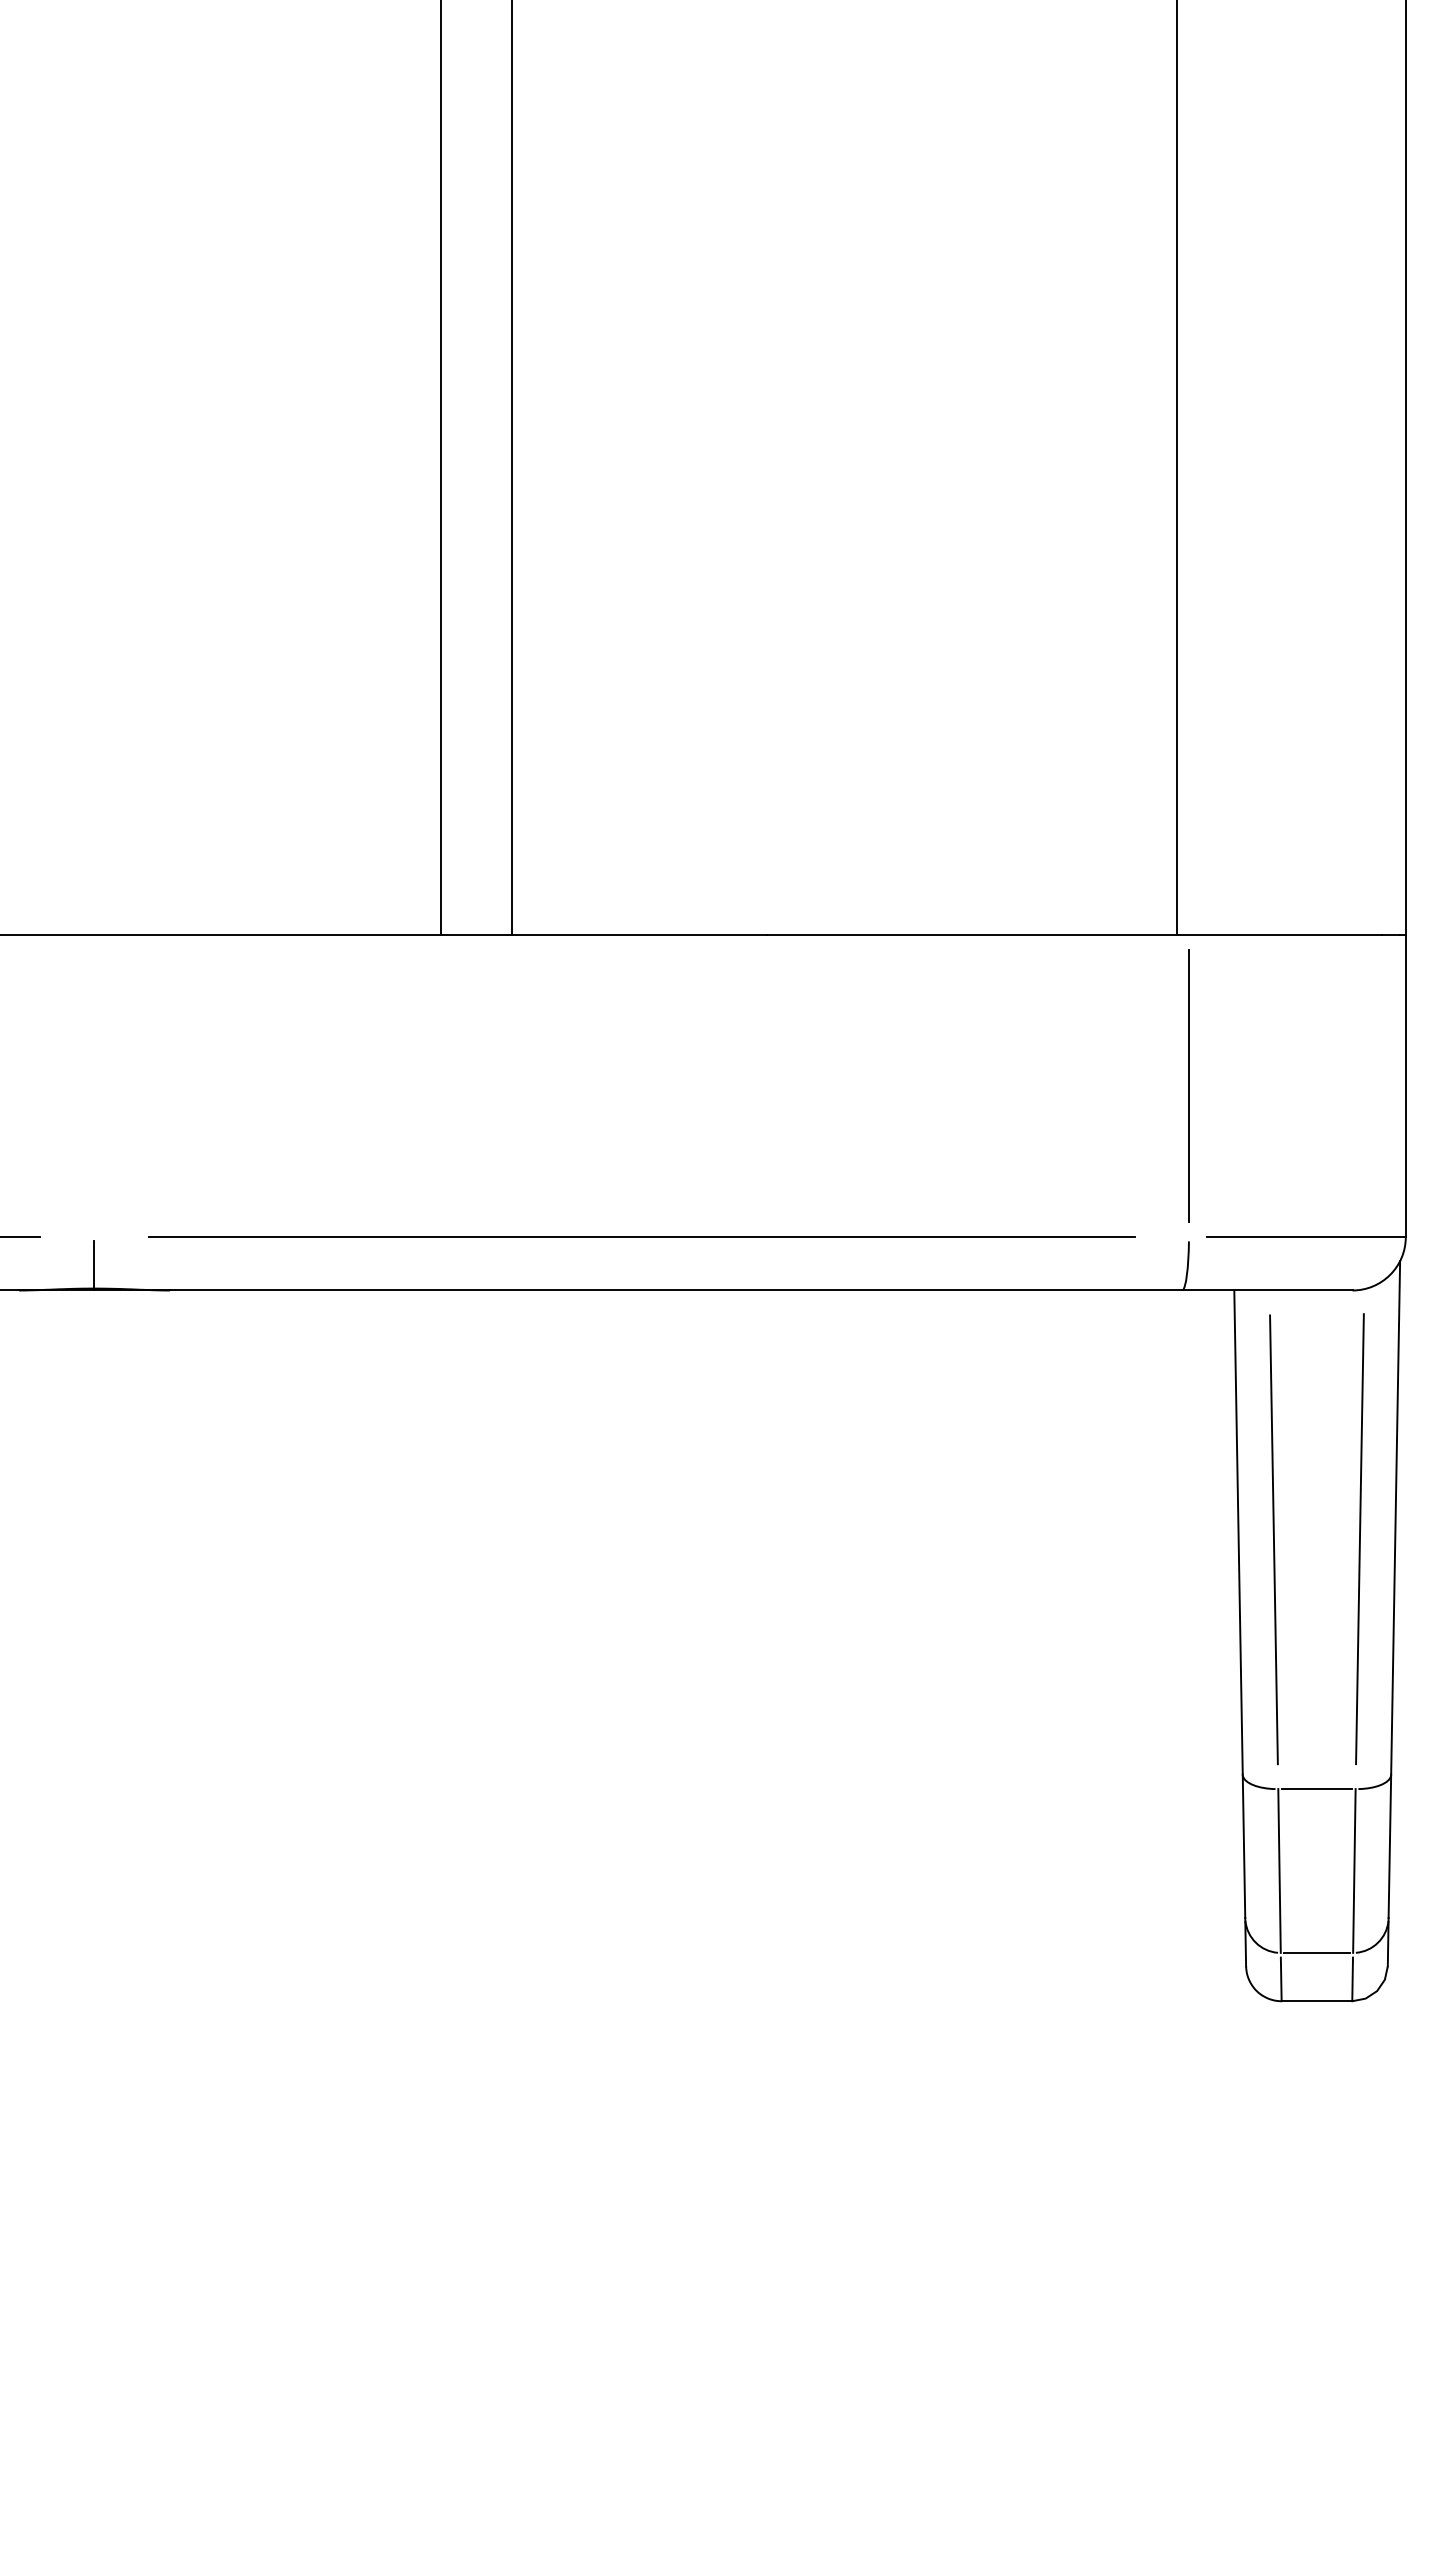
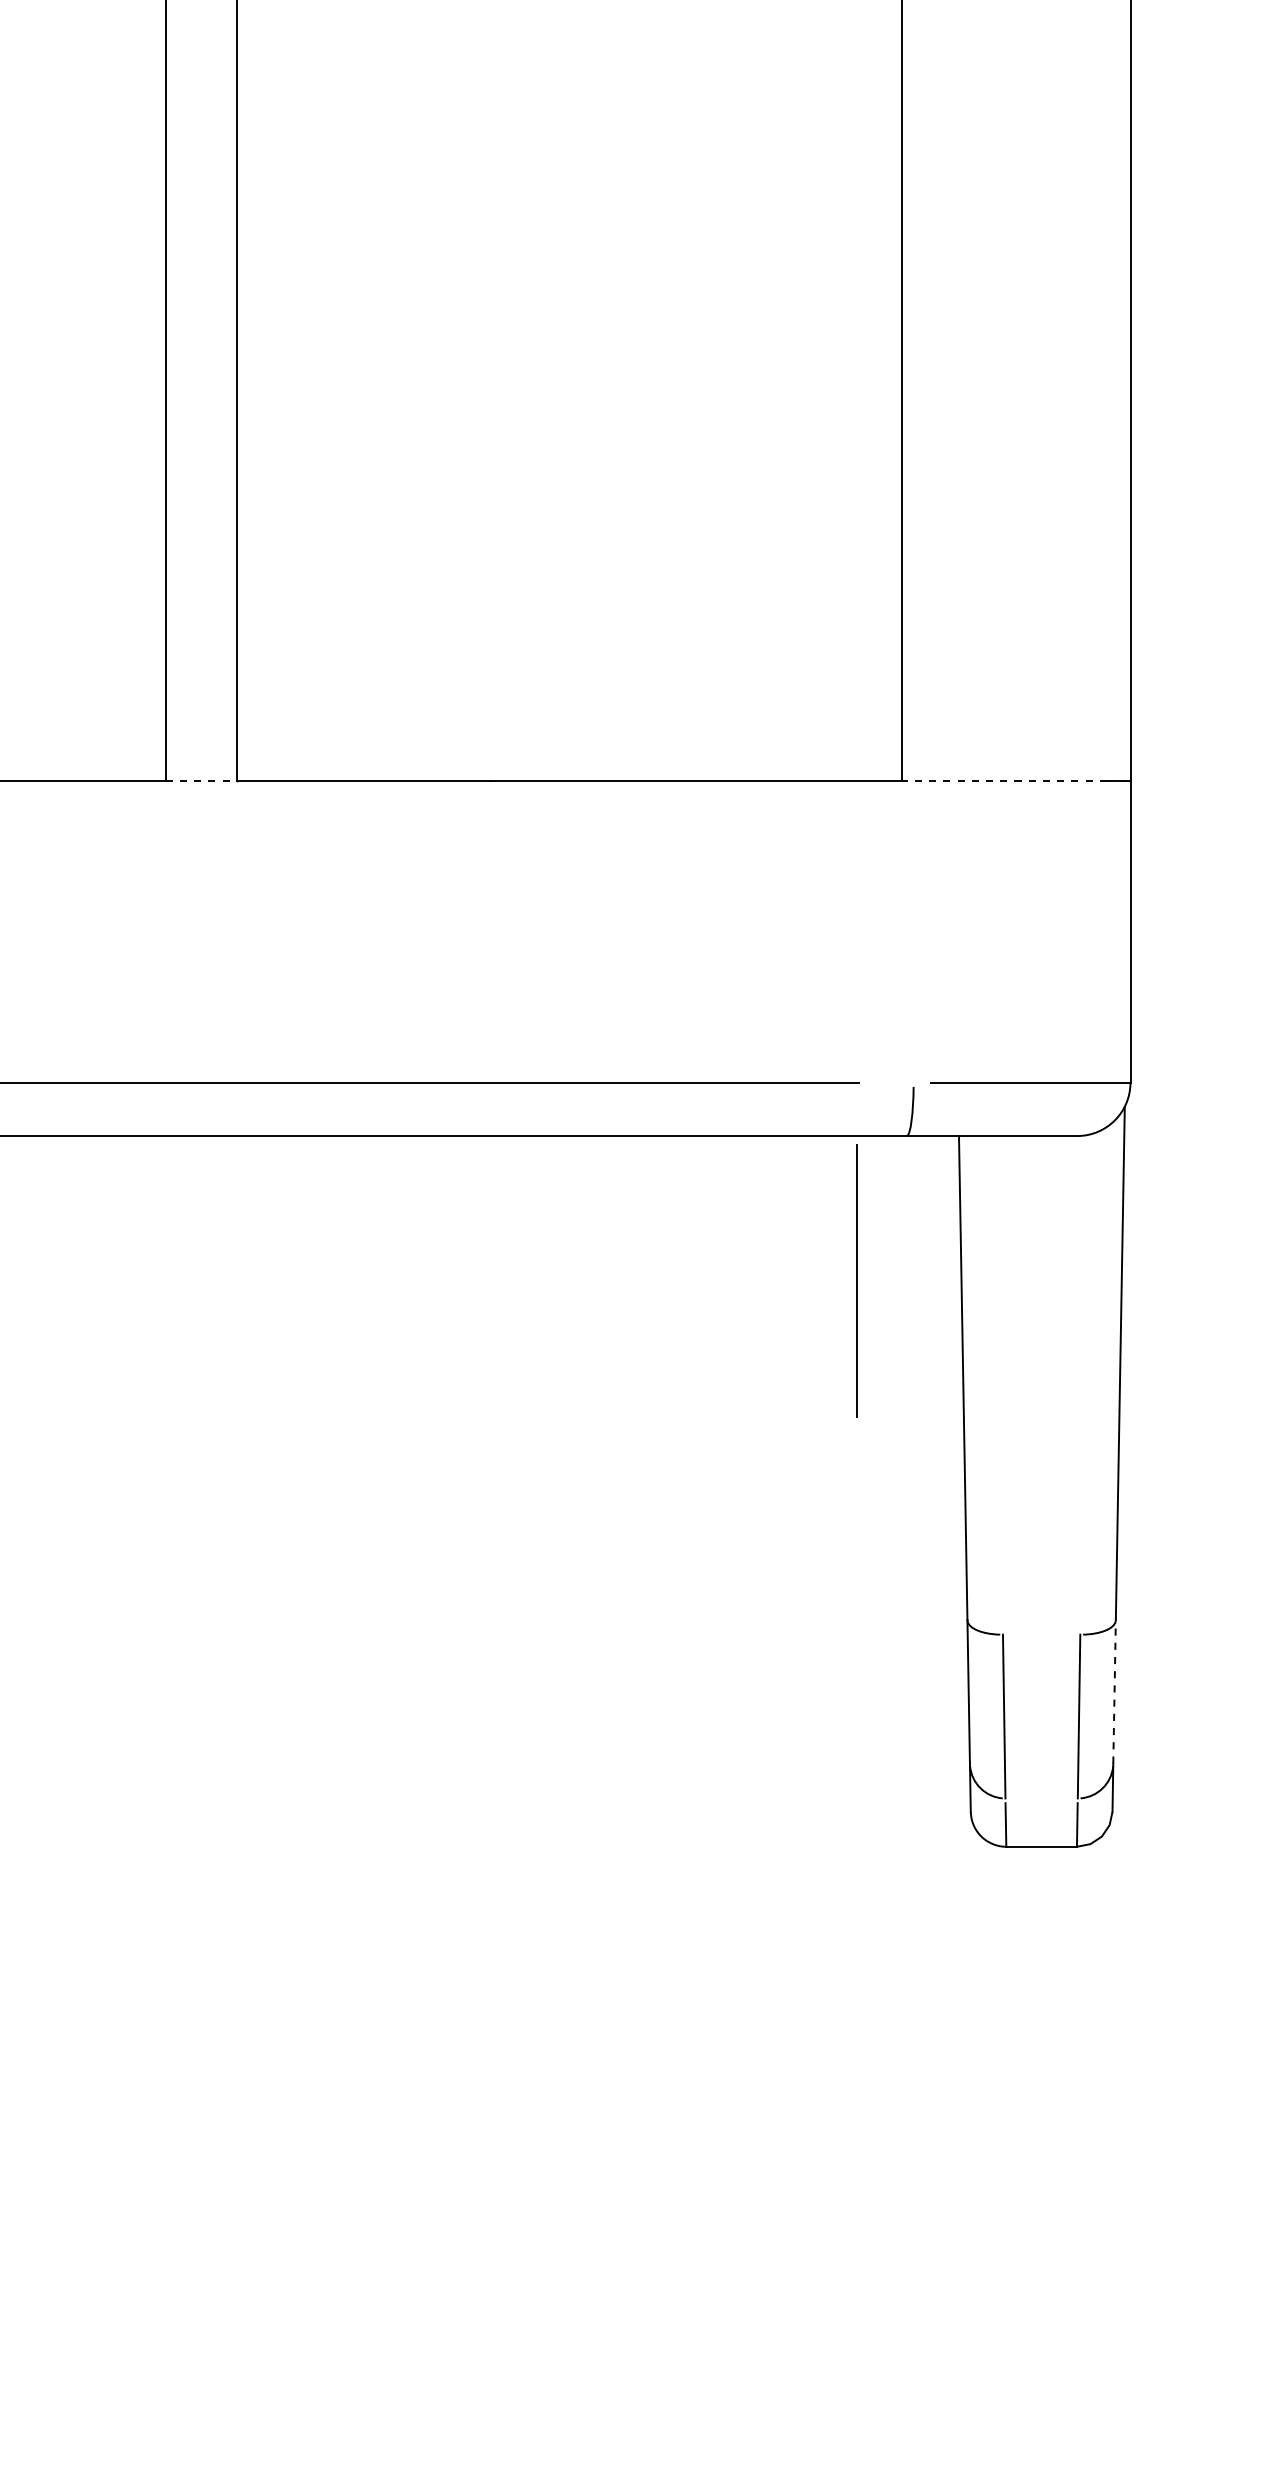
line: (476, 935) -> (201, 781), solid -> dashed
line: (1280, 935) -> (1005, 781), solid -> dashed
line: (1188, 1085) -> (856, 1280), moved
line: (1273, 1539) -> (998, 1385), removed
line: (1359, 1539) -> (1084, 1385), removed
line: (1316, 1789) -> (1041, 1635), removed
line: (1389, 1846) -> (1114, 1692), solid -> dashed
line: (1316, 1952) -> (1041, 1798), removed

